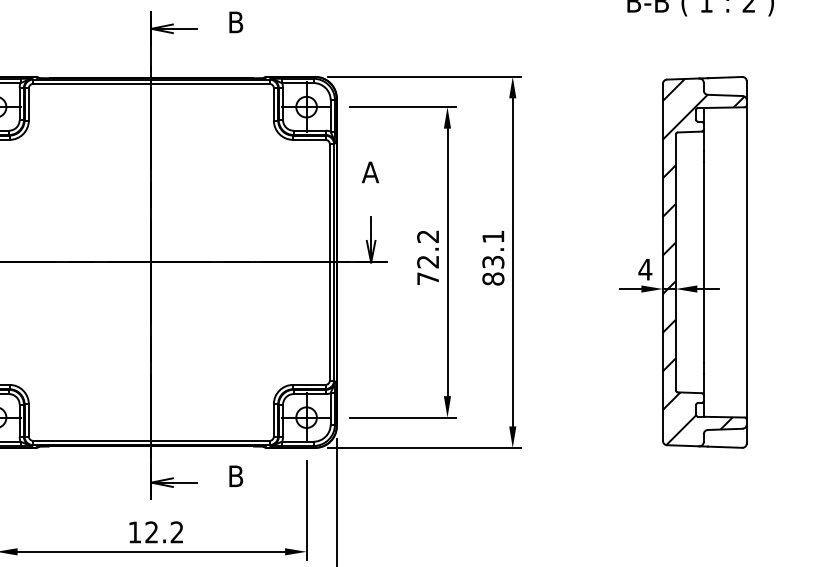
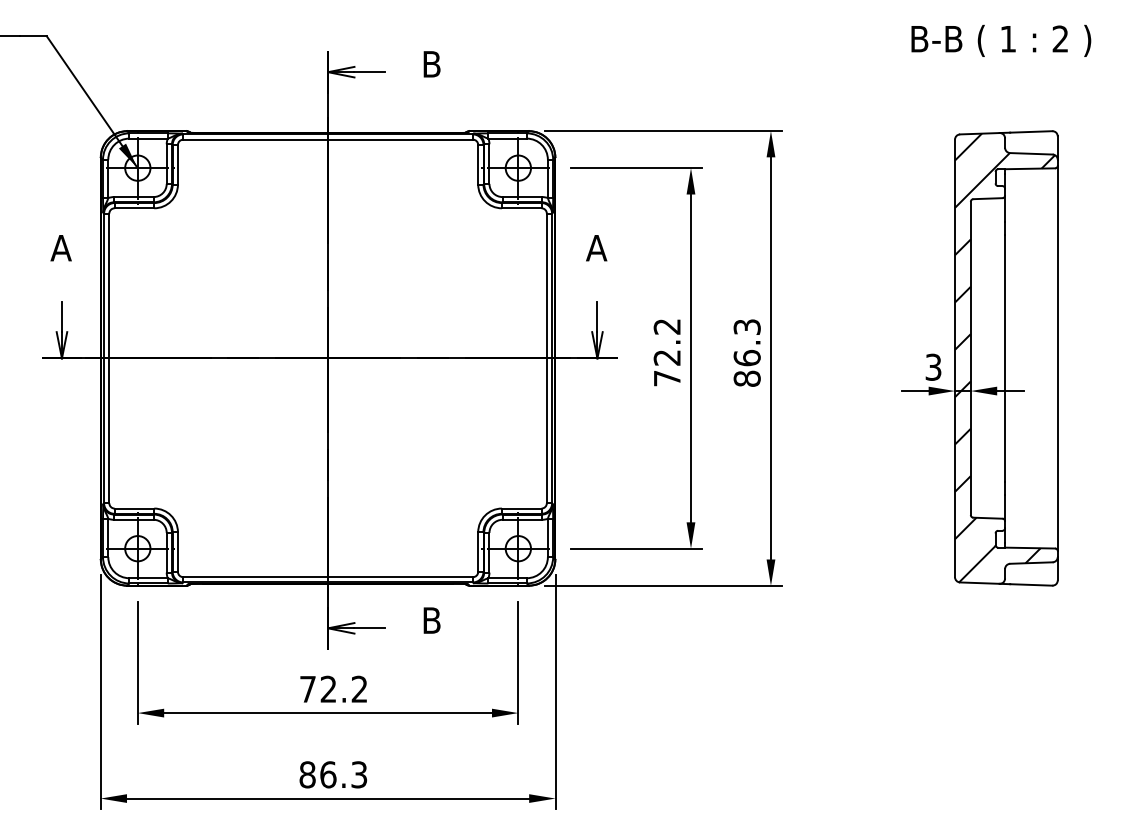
text: (492, 249) -> (746, 342), 83.1 -> 86.3
text: (645, 268) -> (933, 366), 4 -> 3
text: (134, 532) -> (307, 689), 12.2 -> 72.2

